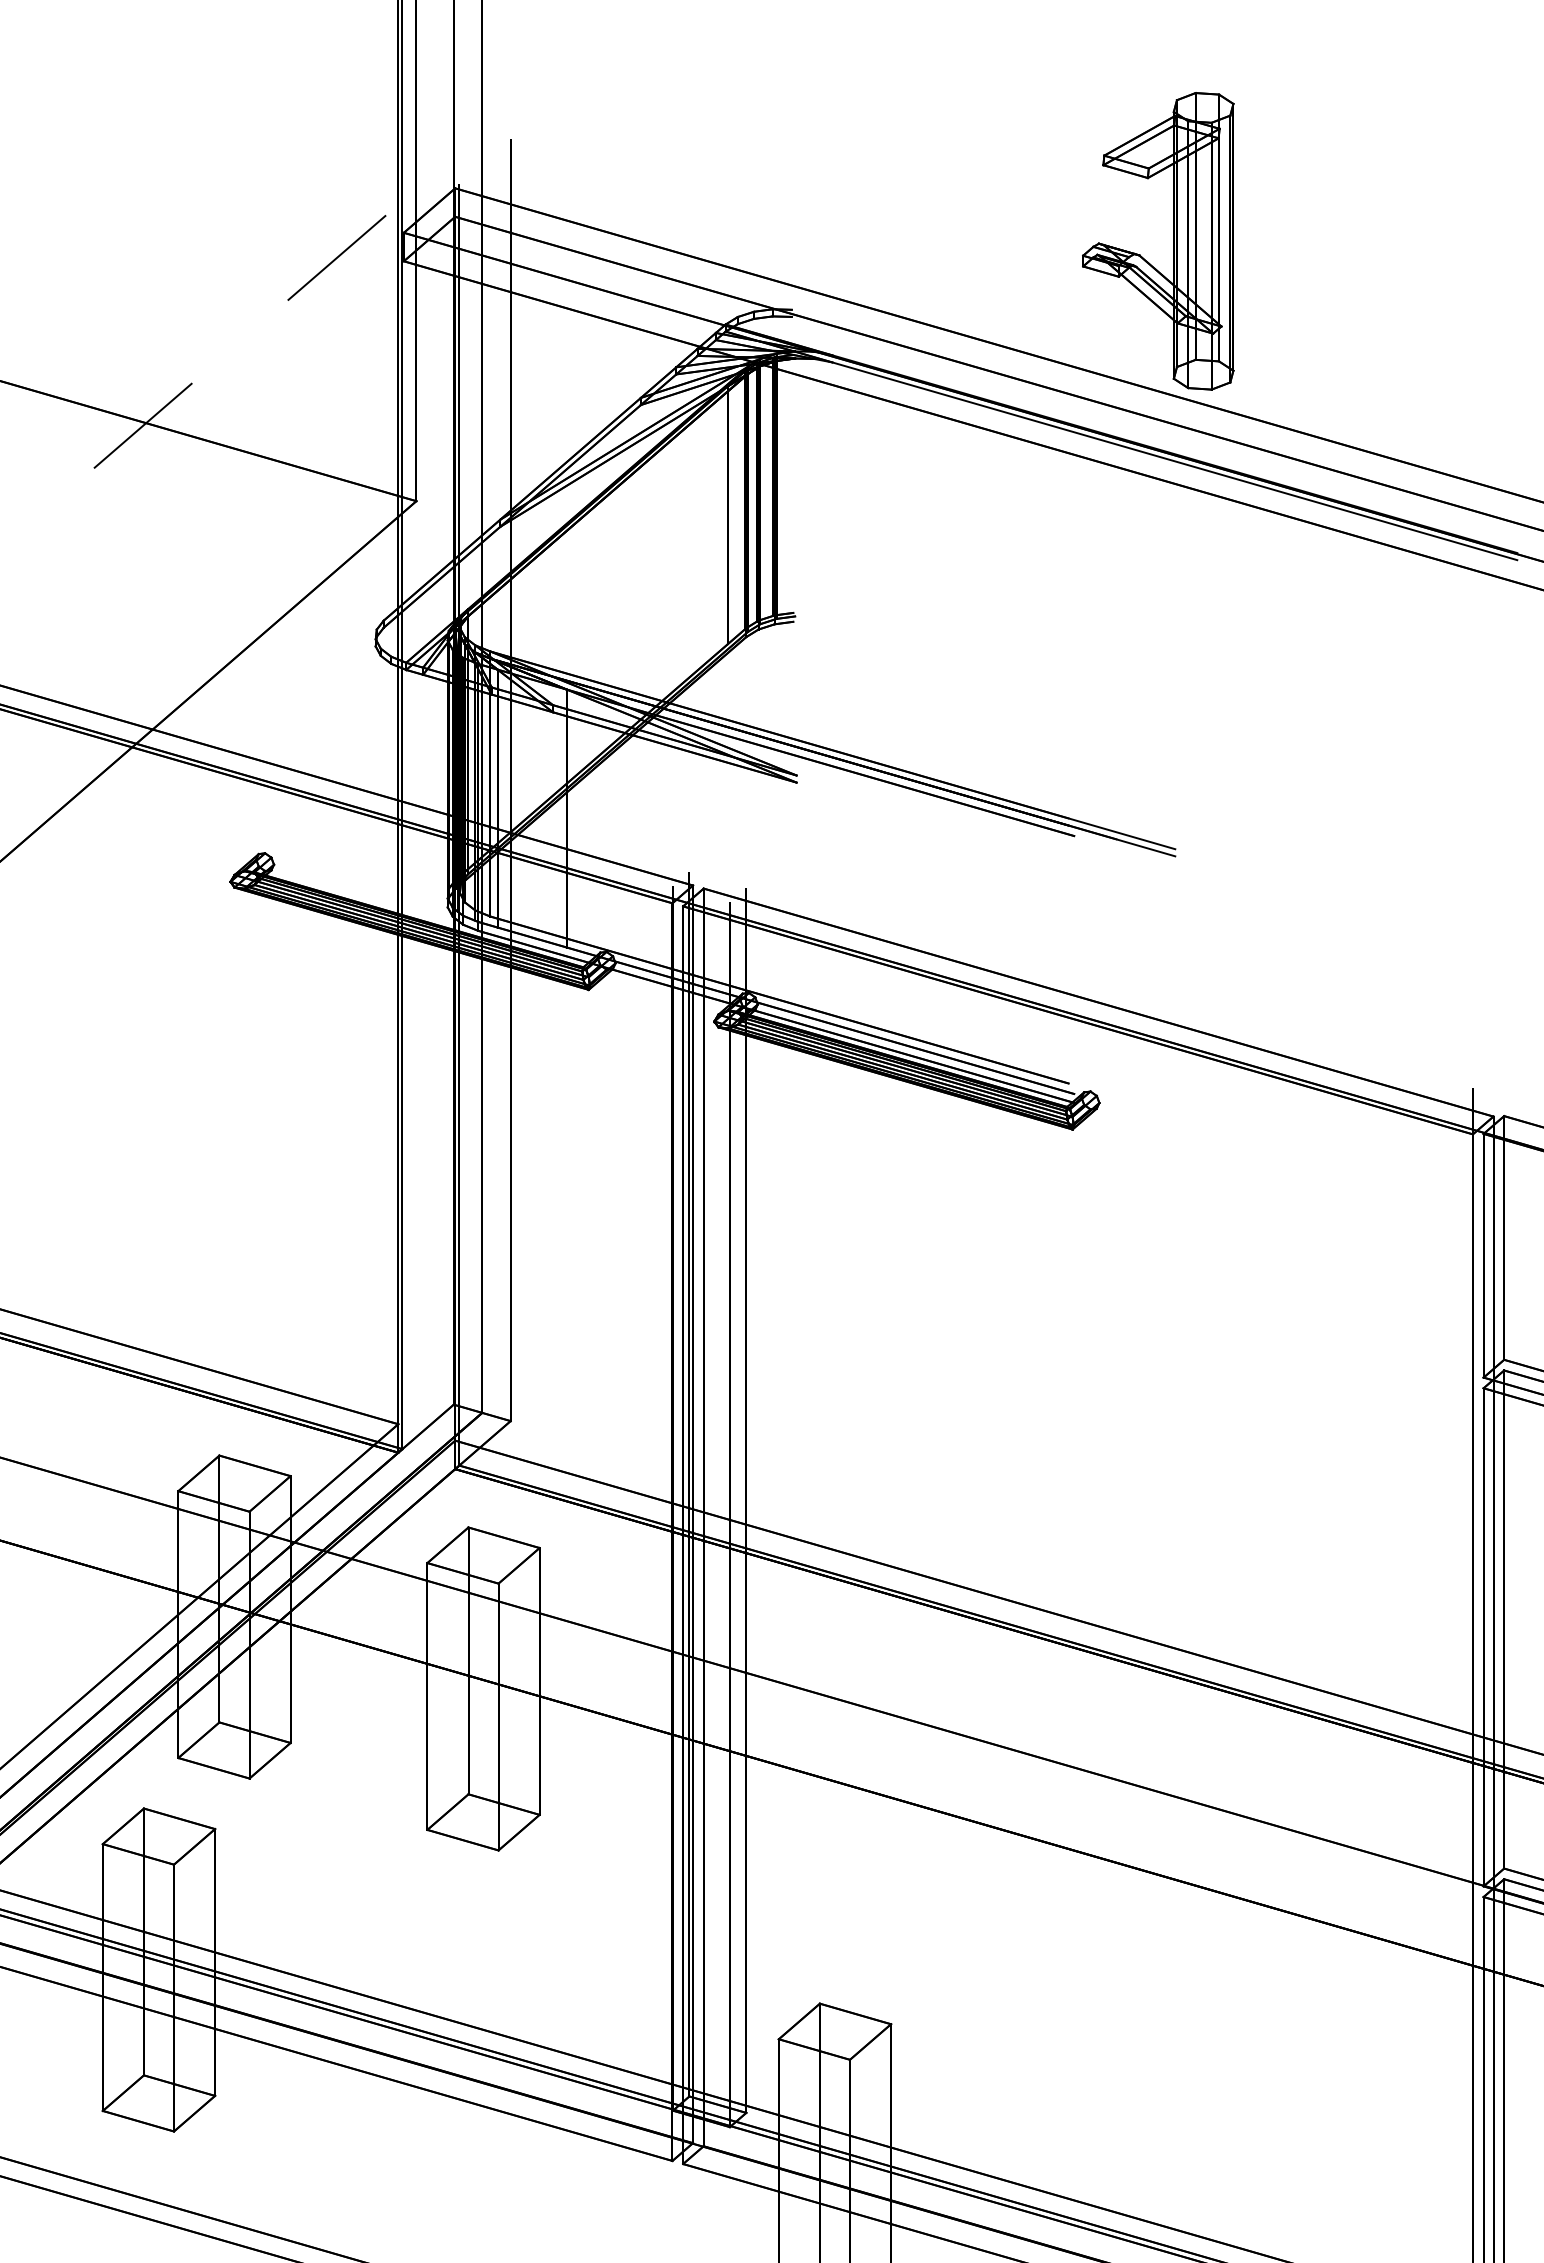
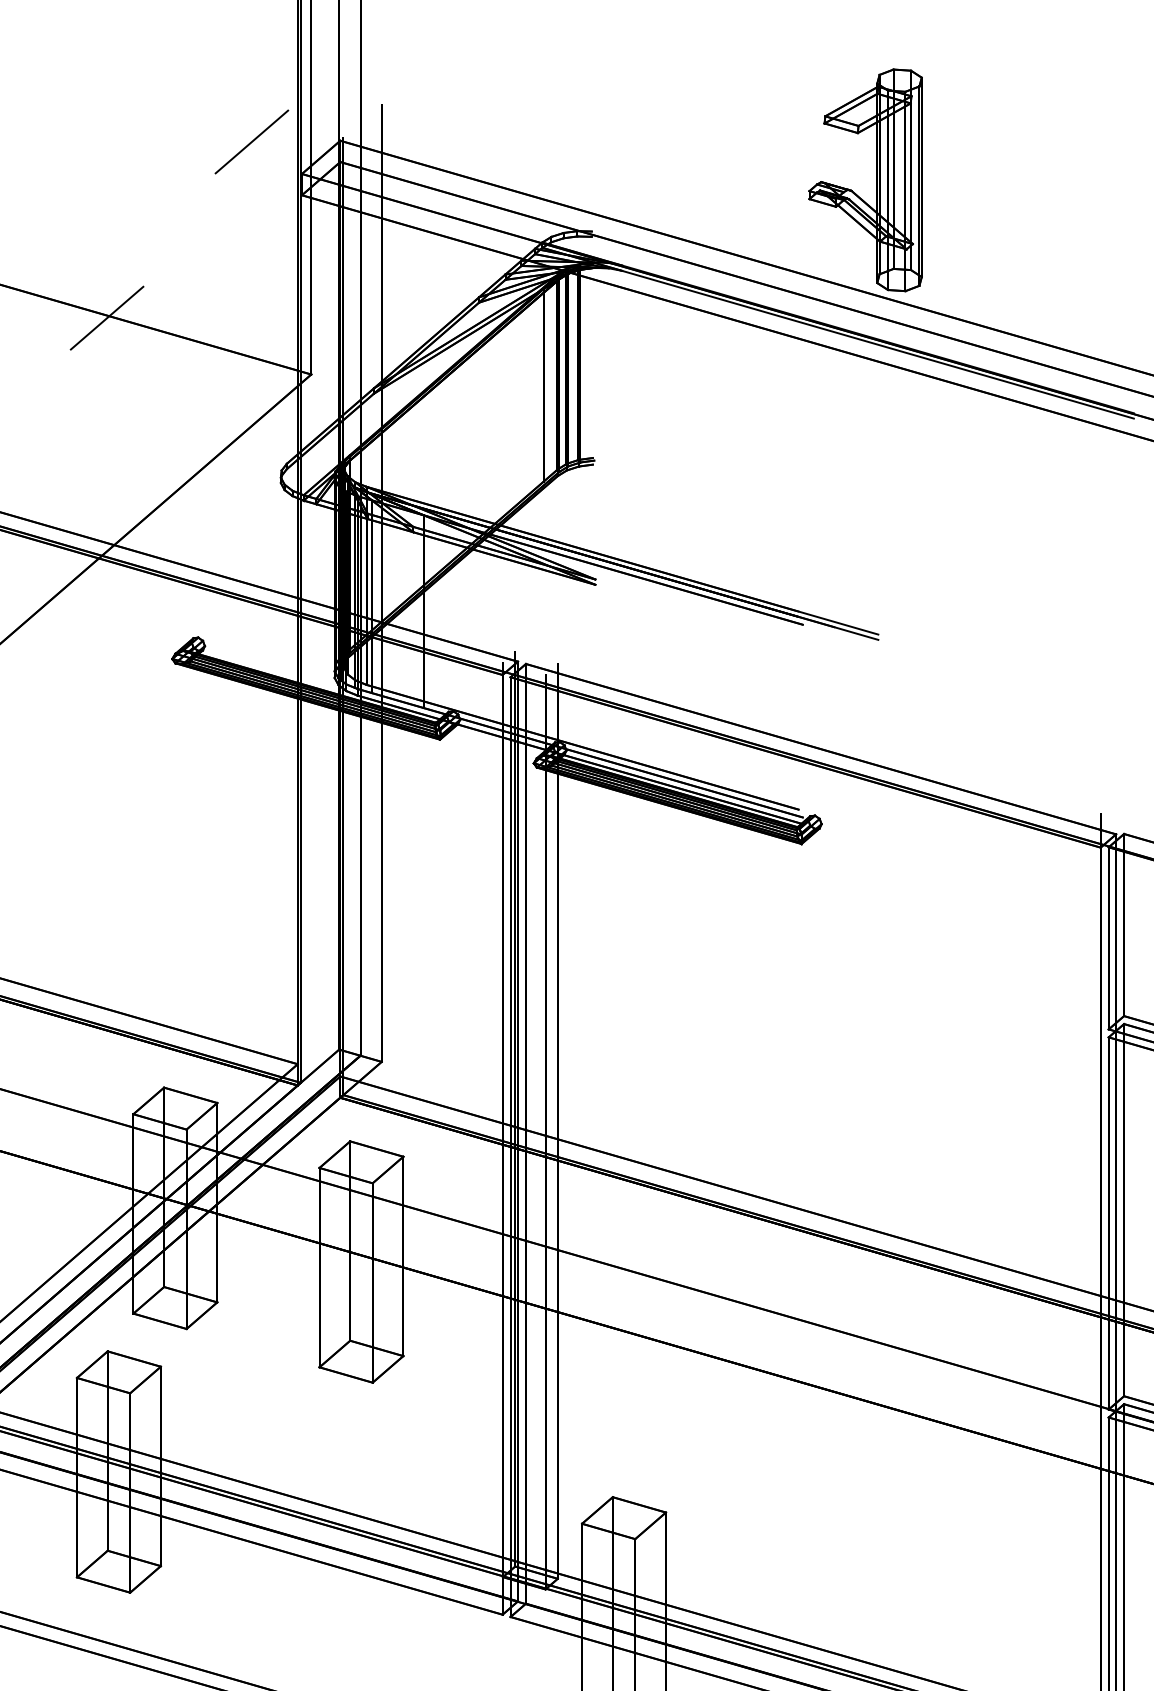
line: (336, 257) -> (251, 141), moved

